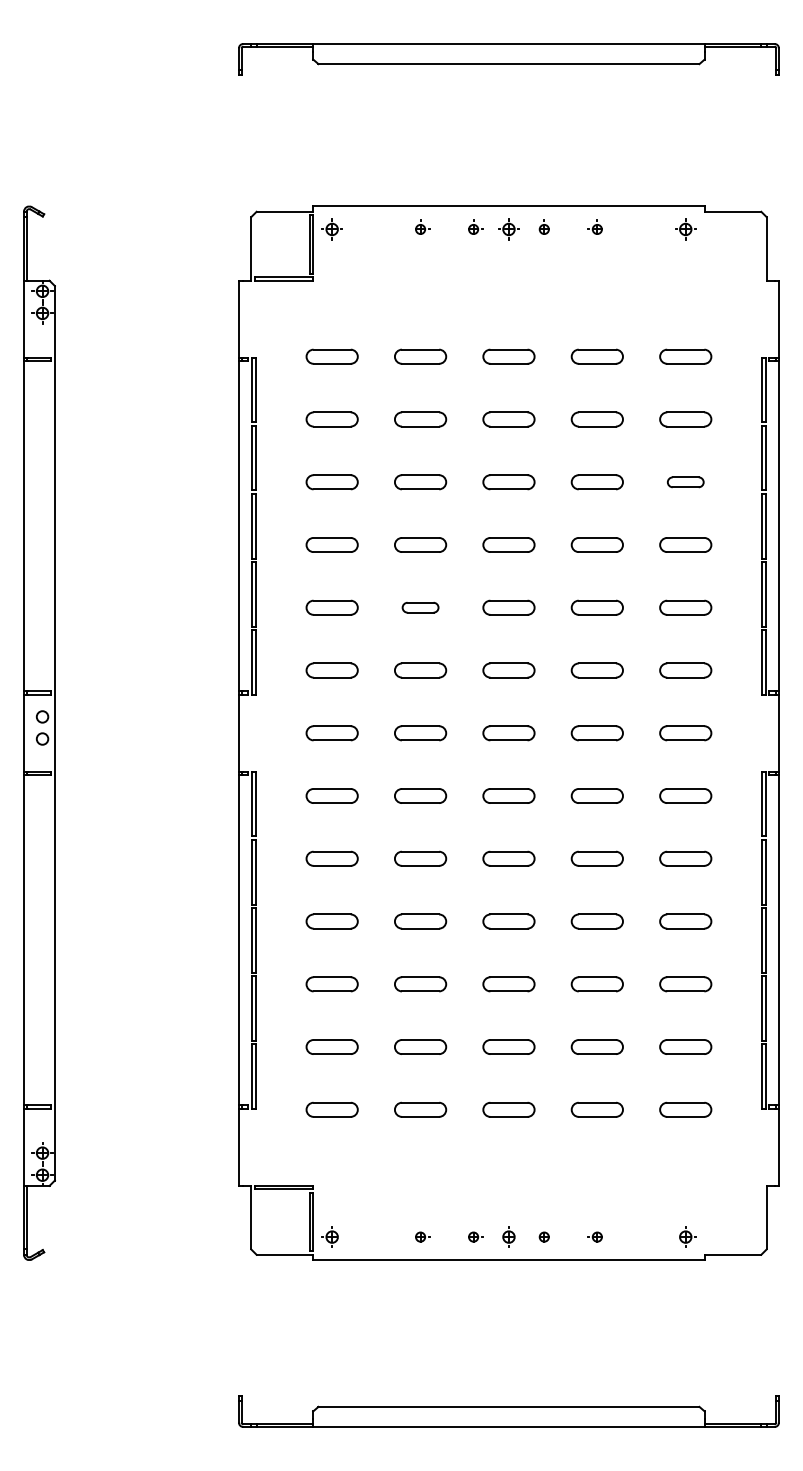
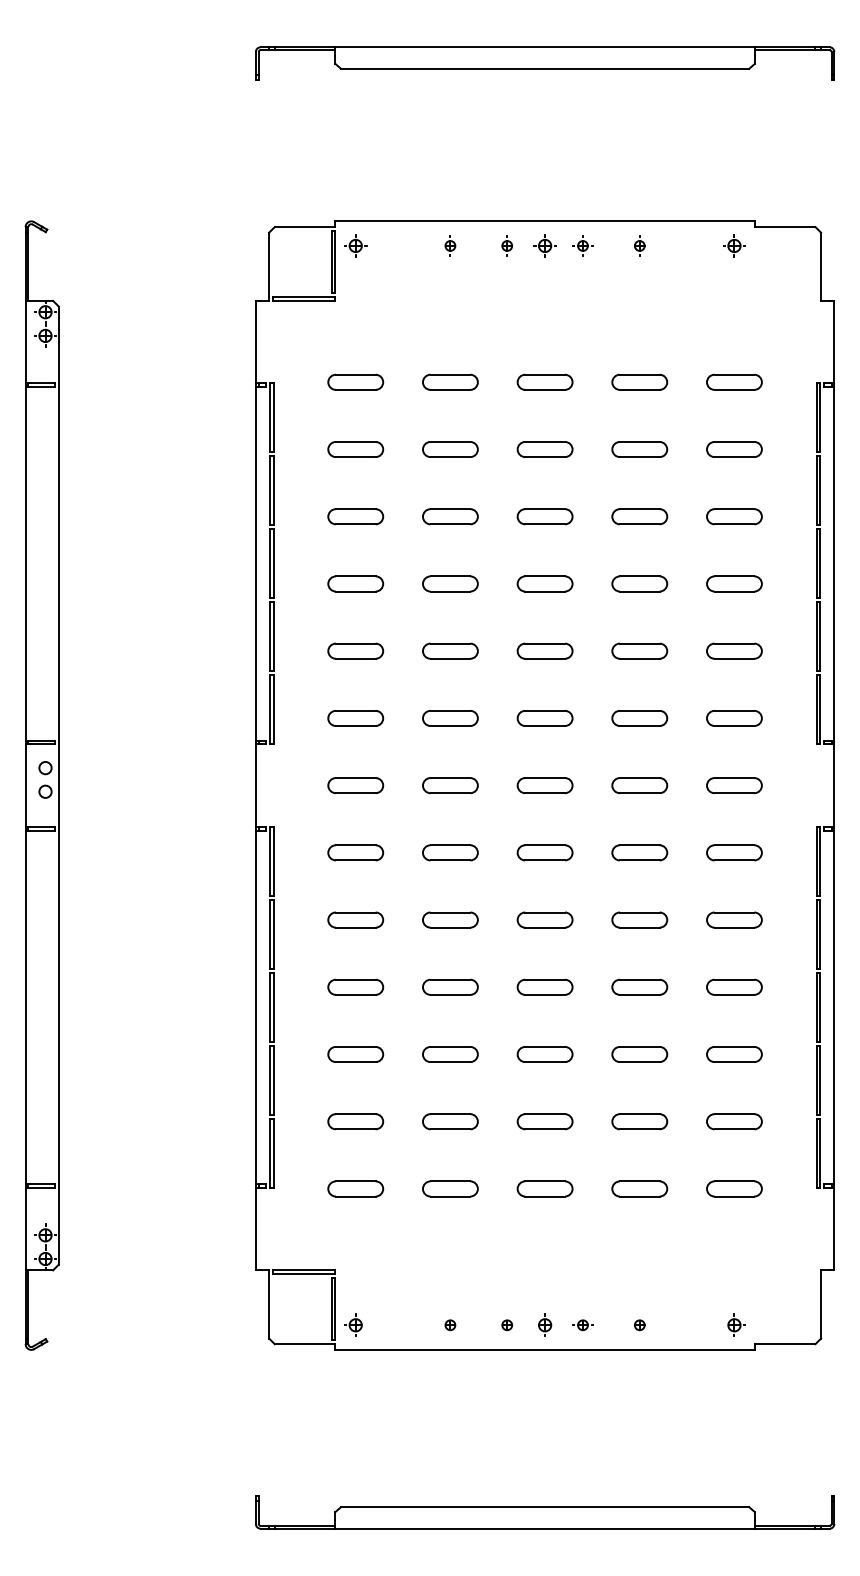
part: (685, 482) -> (734, 516), size x1.43
part: (420, 607) -> (450, 650), size x1.43

